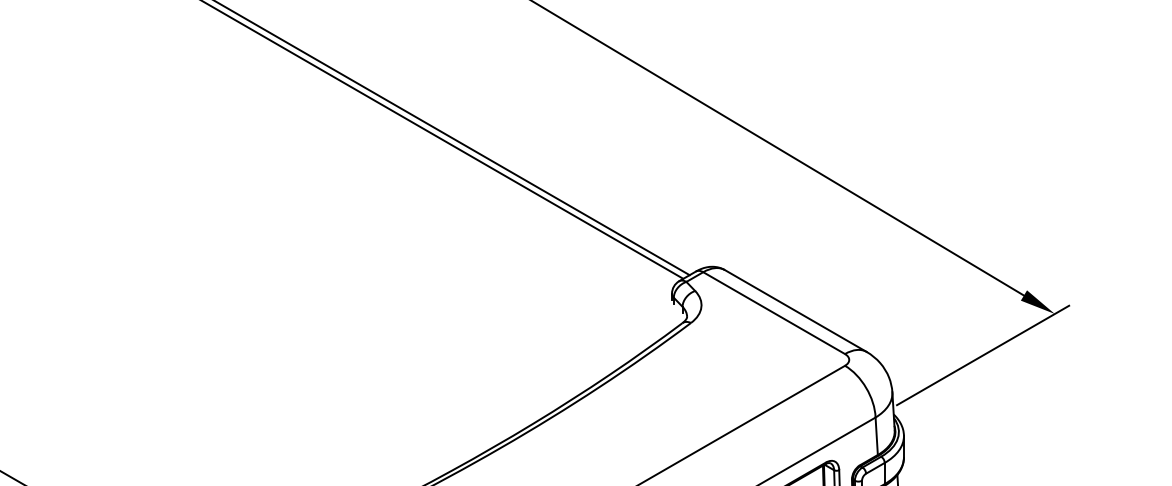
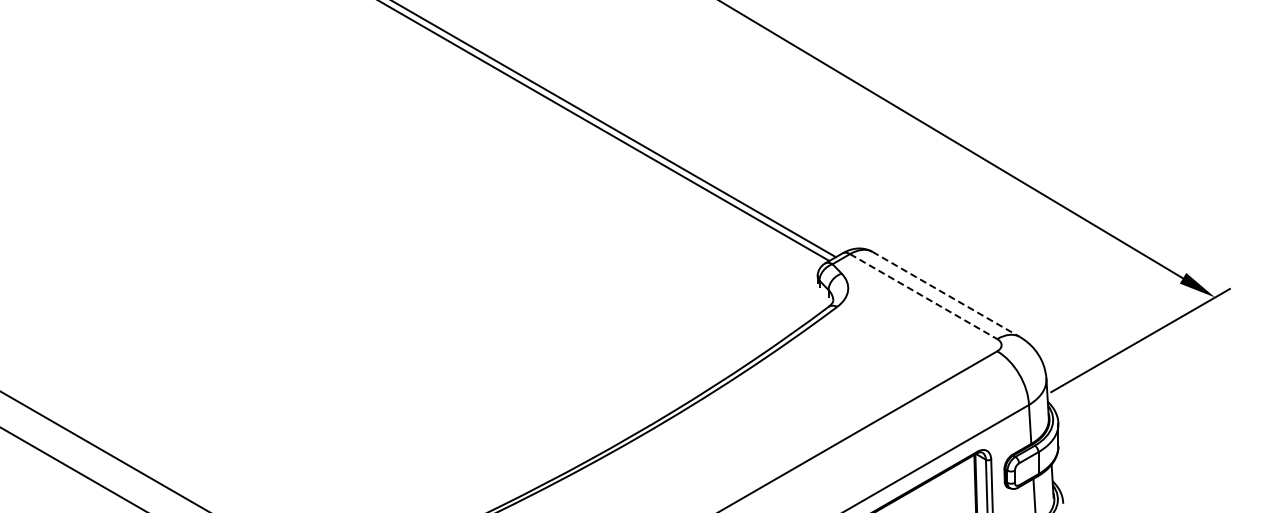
line: (796, 311) -> (946, 294), solid -> dashed
line: (773, 313) -> (923, 296), solid -> dashed

